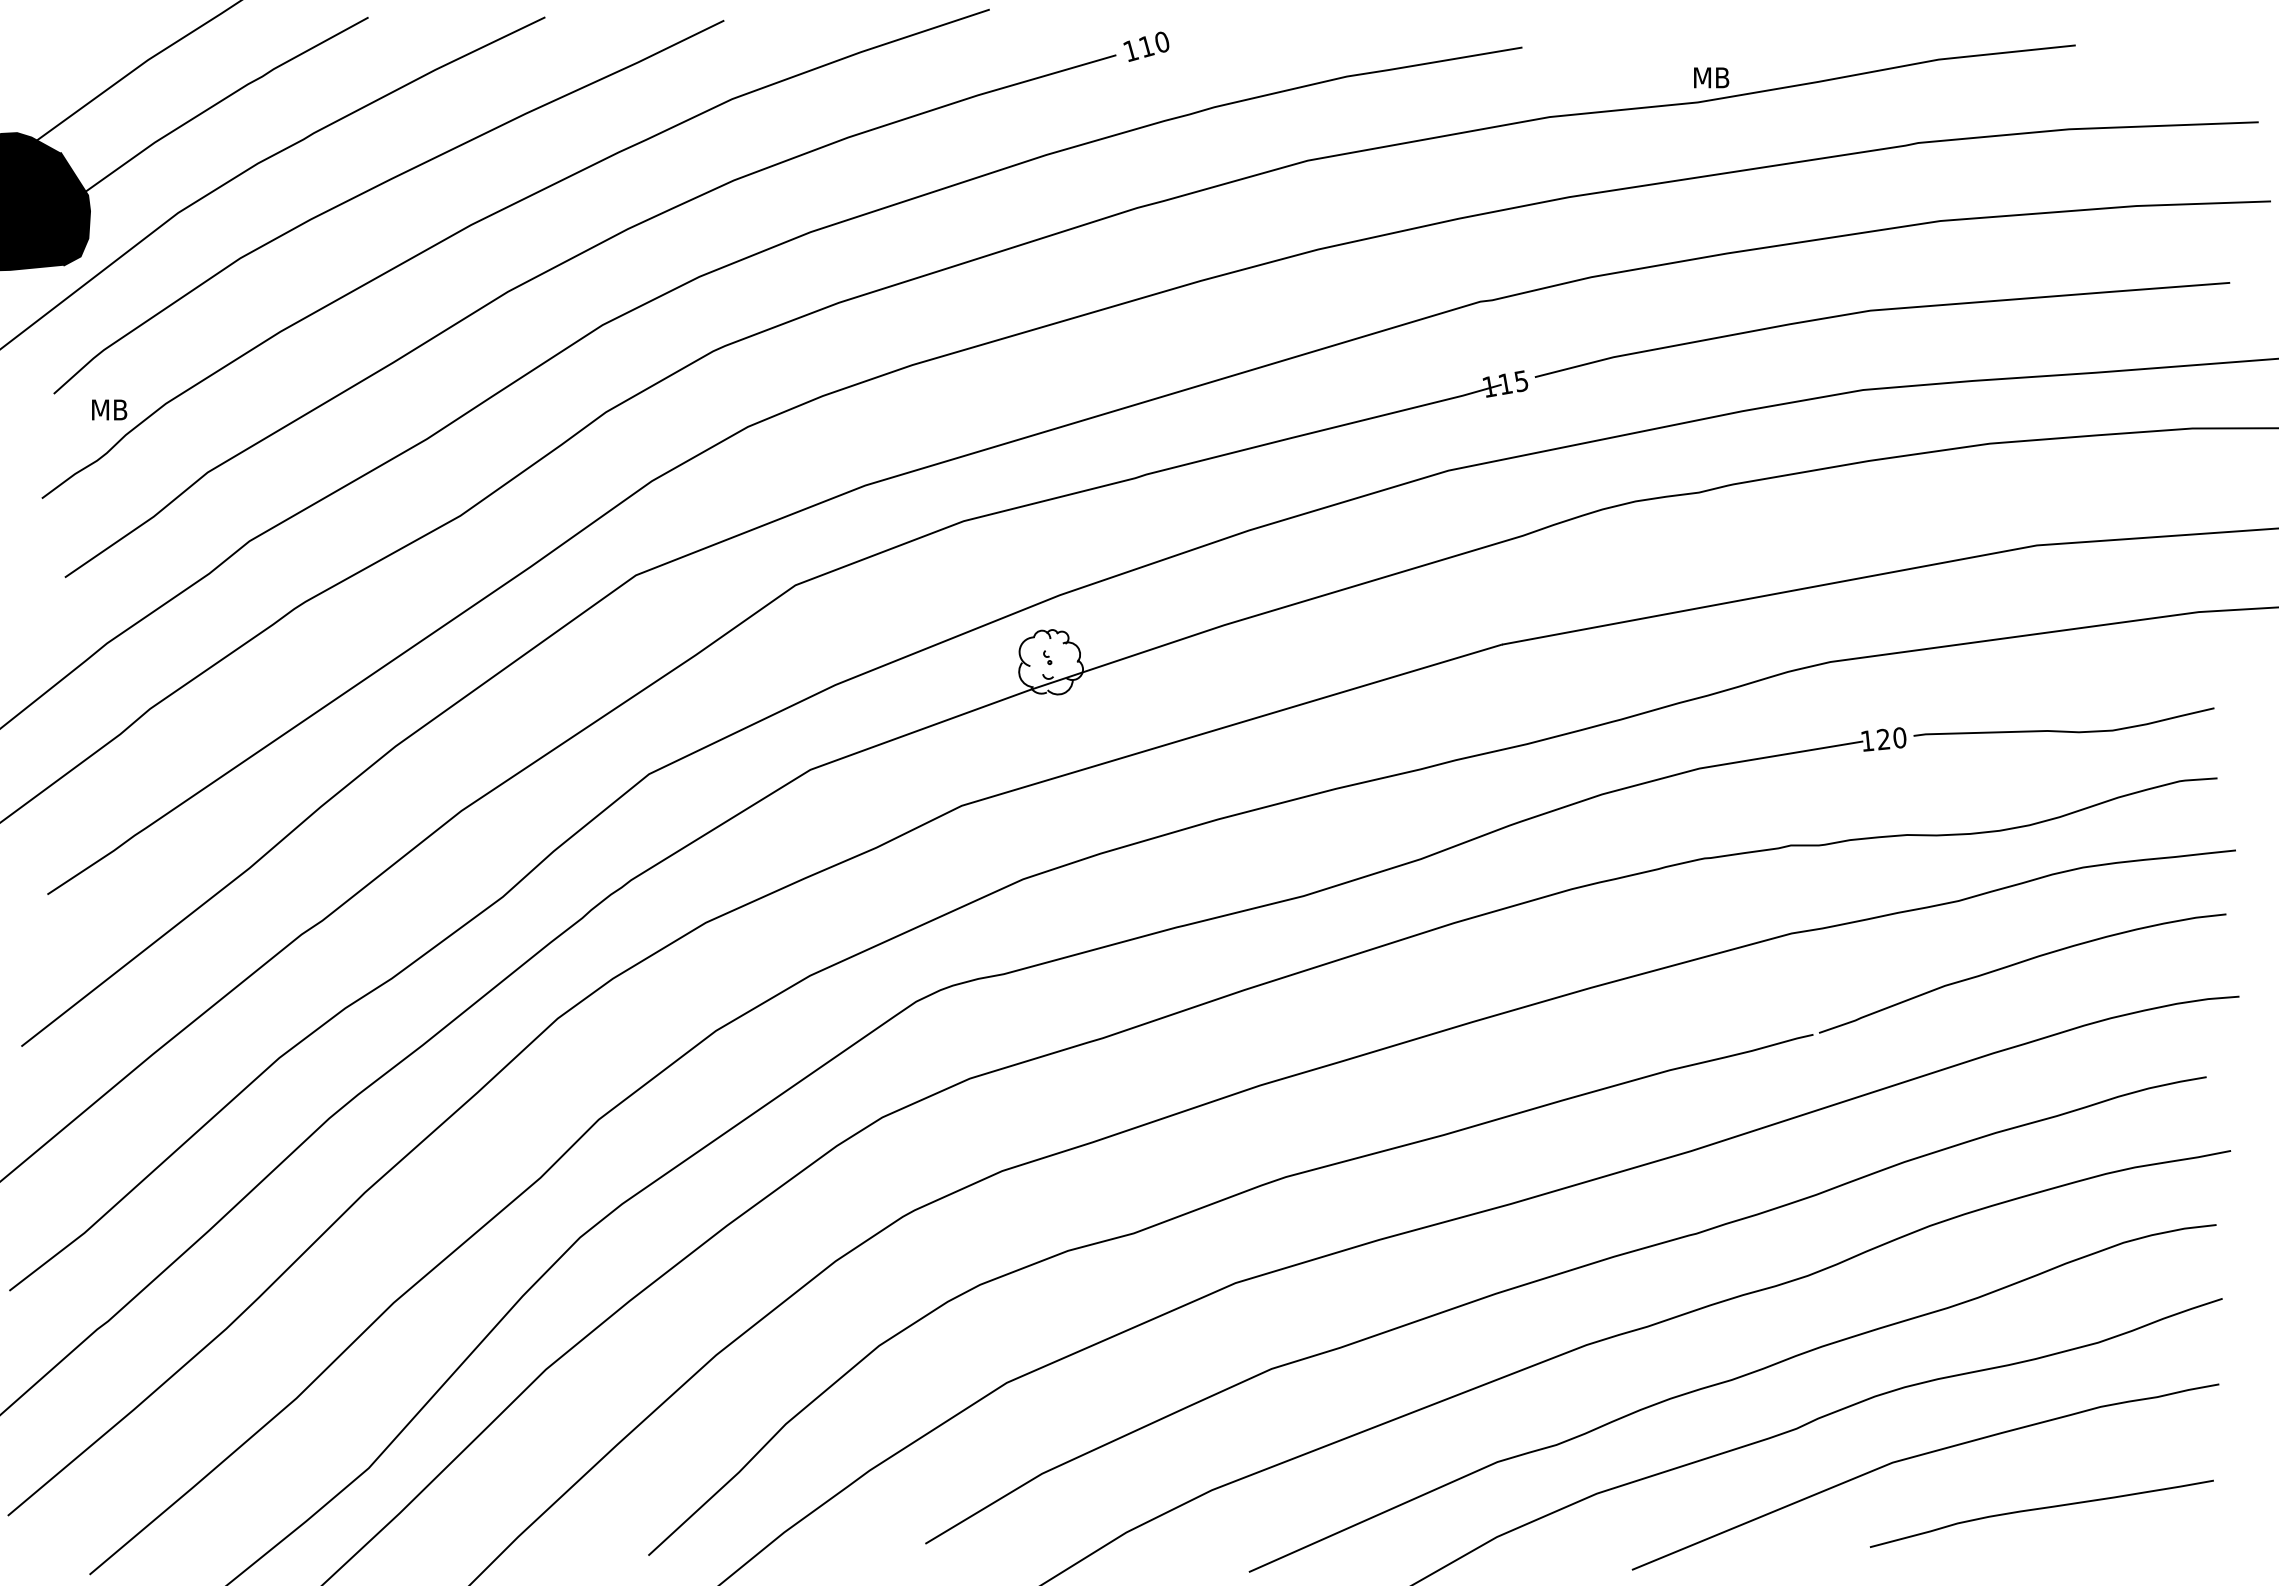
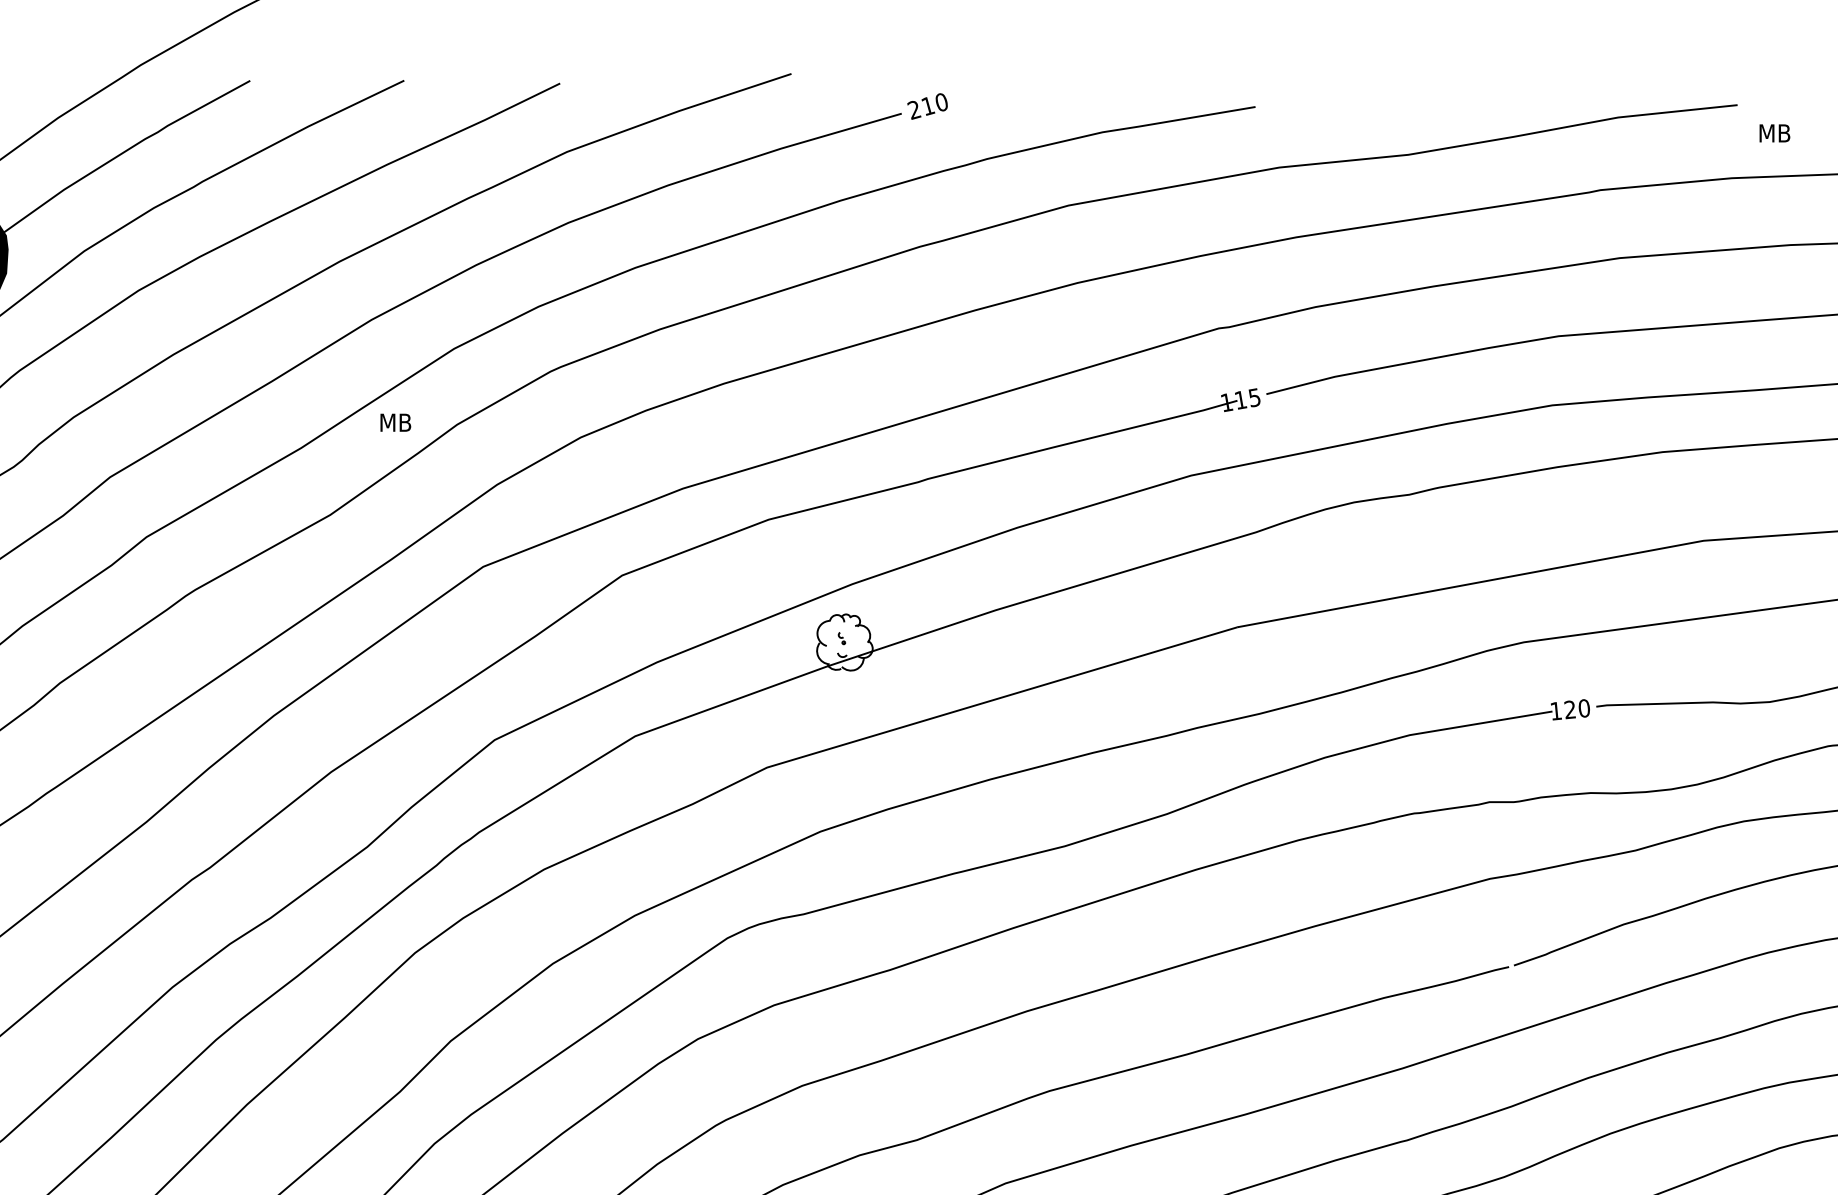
text: (1130, 51) -> (914, 110), 110 -> 210
text: (1711, 77) -> (1774, 133), moved
text: (109, 409) -> (395, 422), moved

